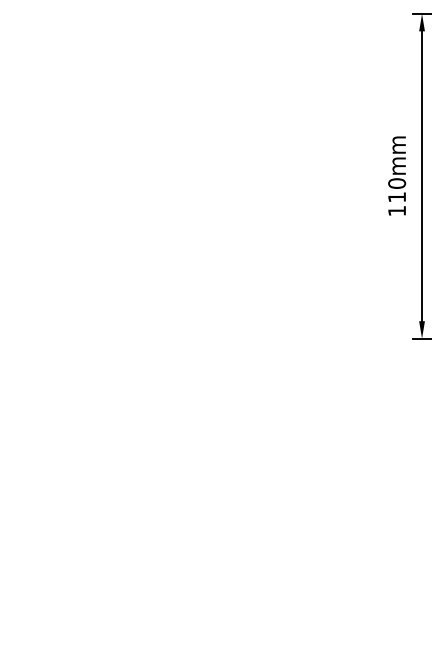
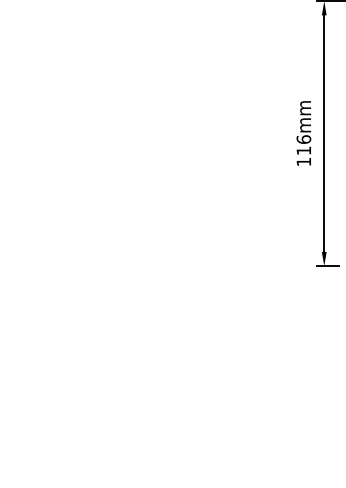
text: (396, 183) -> (303, 139), 110mm -> 116mm

